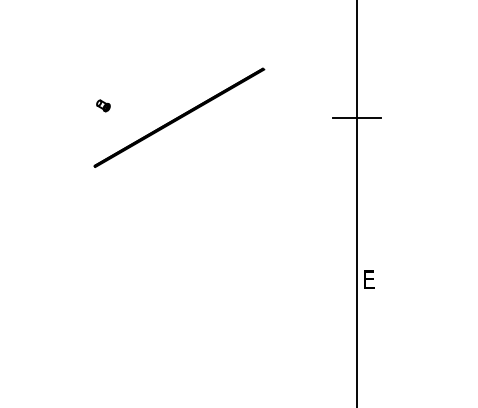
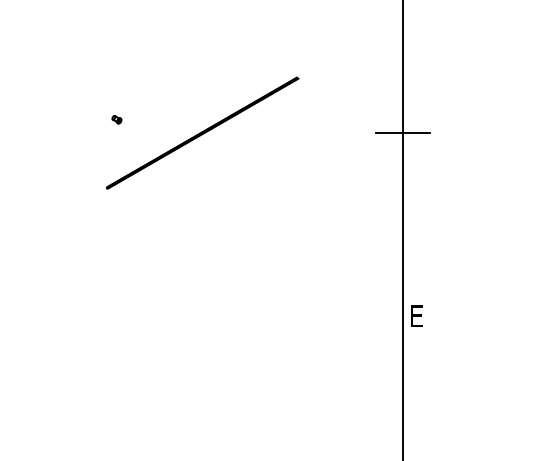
part: (103, 105) -> (116, 119), size x0.62

